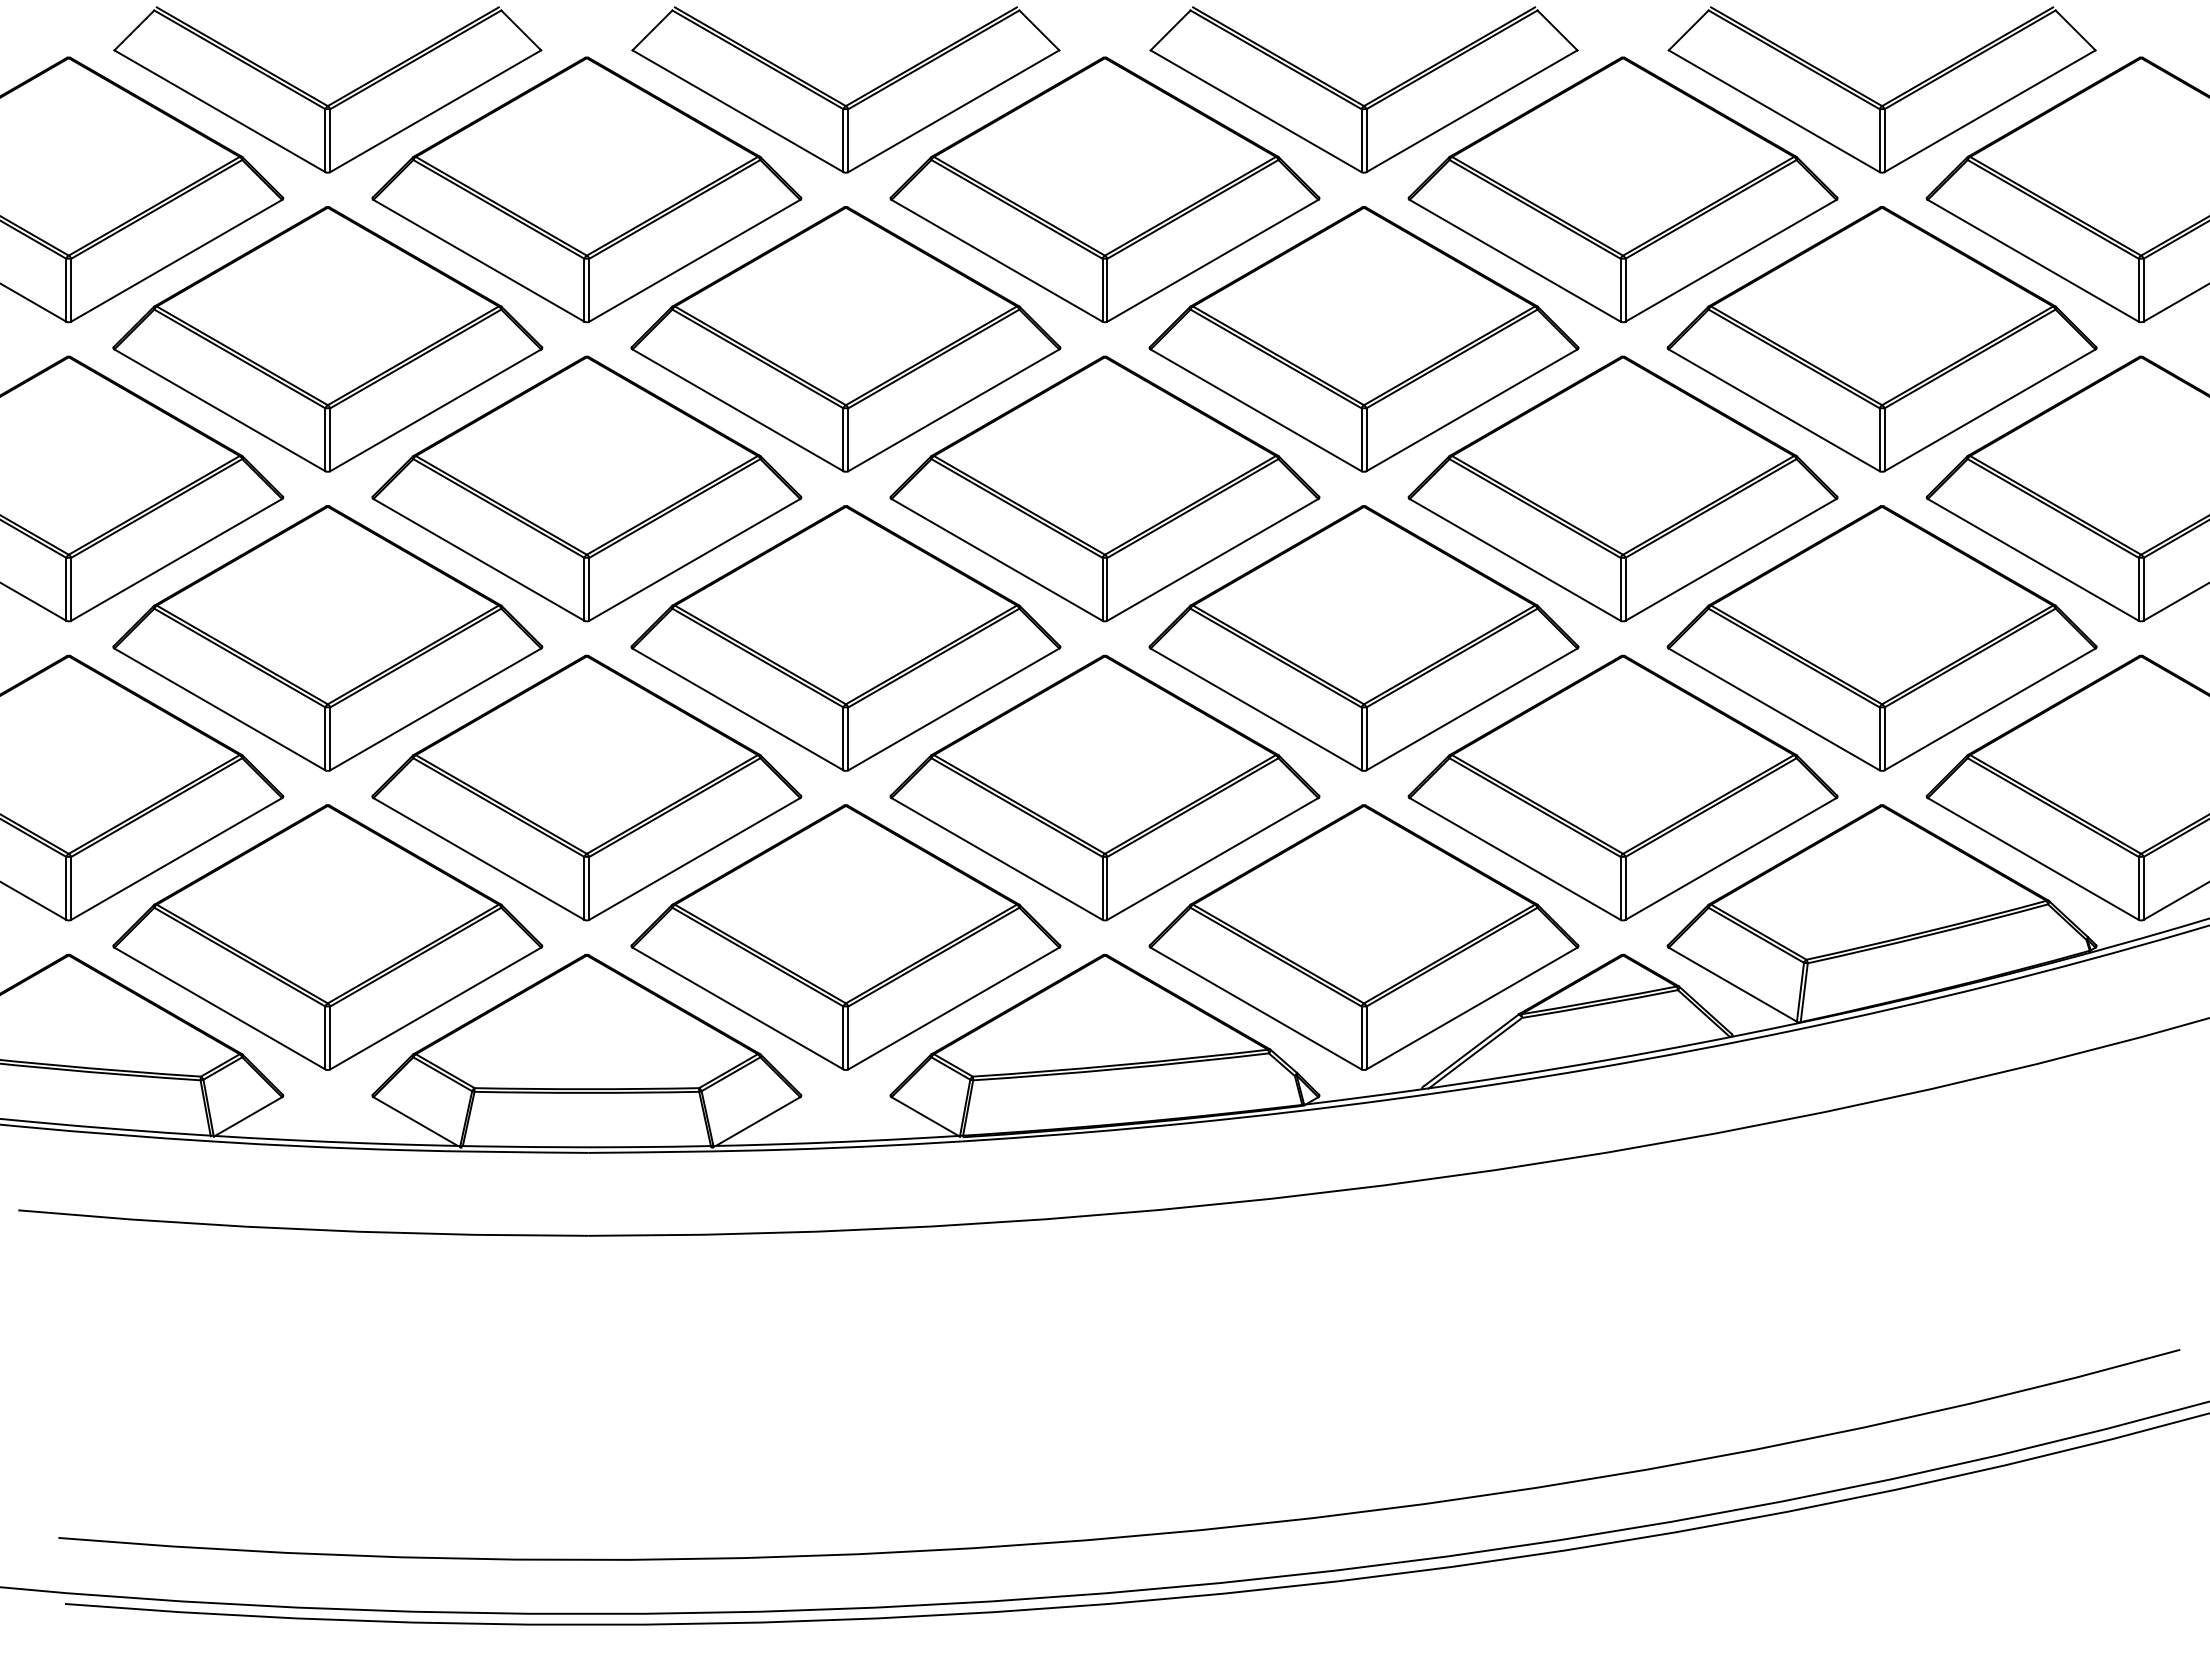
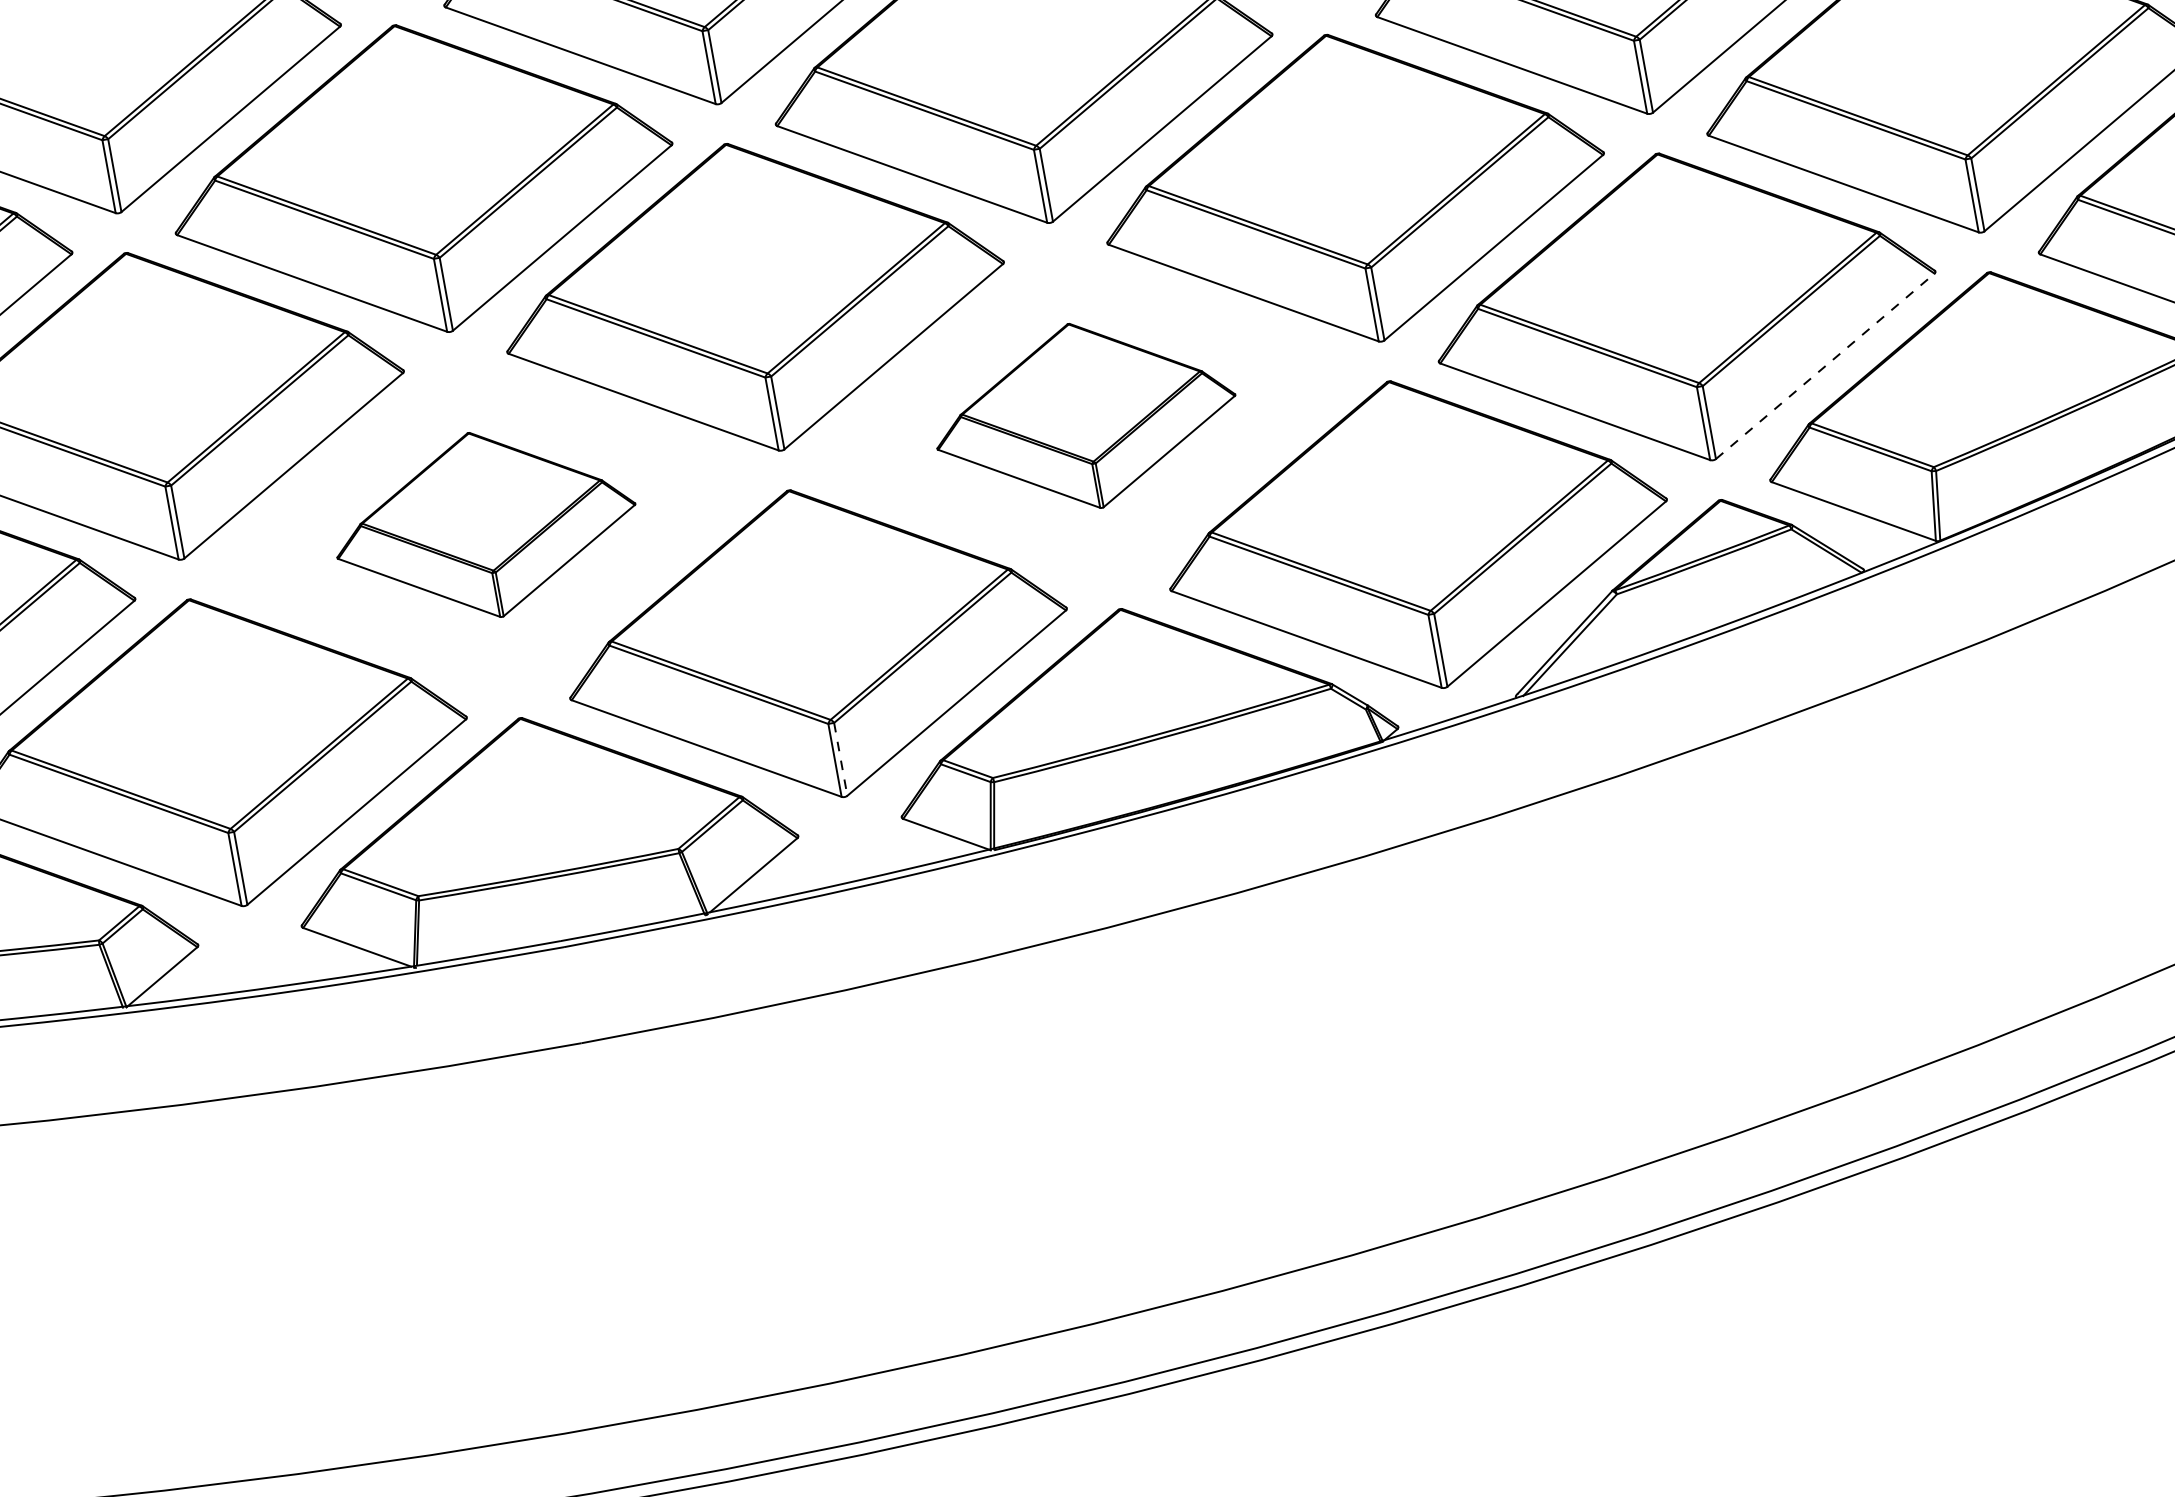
part: (586, 787) -> (484, 524), size x0.6
part: (1104, 787) -> (1084, 415), size x0.6
line: (1731, 858) -> (1825, 365), solid -> dashed
line: (848, 1038) -> (840, 759), solid -> dashed

